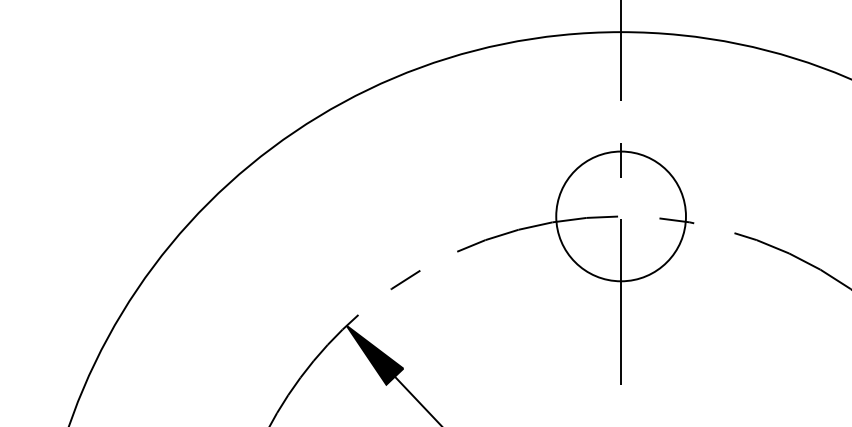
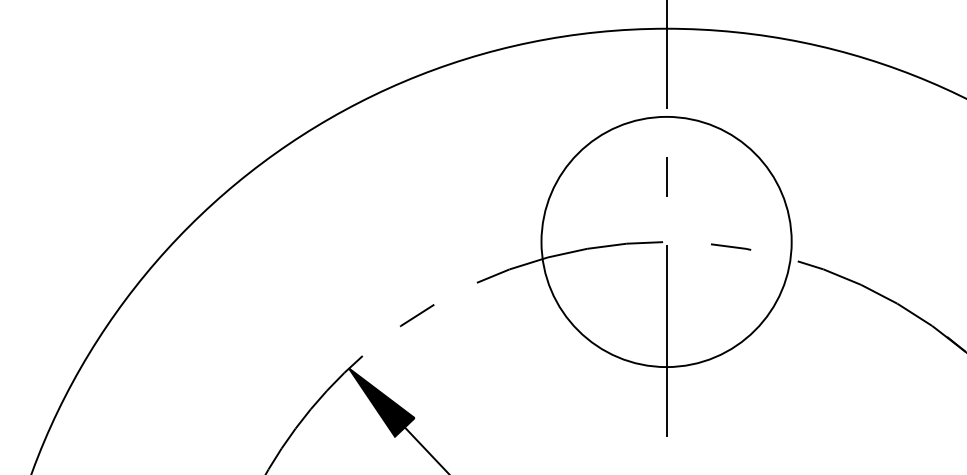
circle: (621, 216) -> (667, 242), size x1.67

